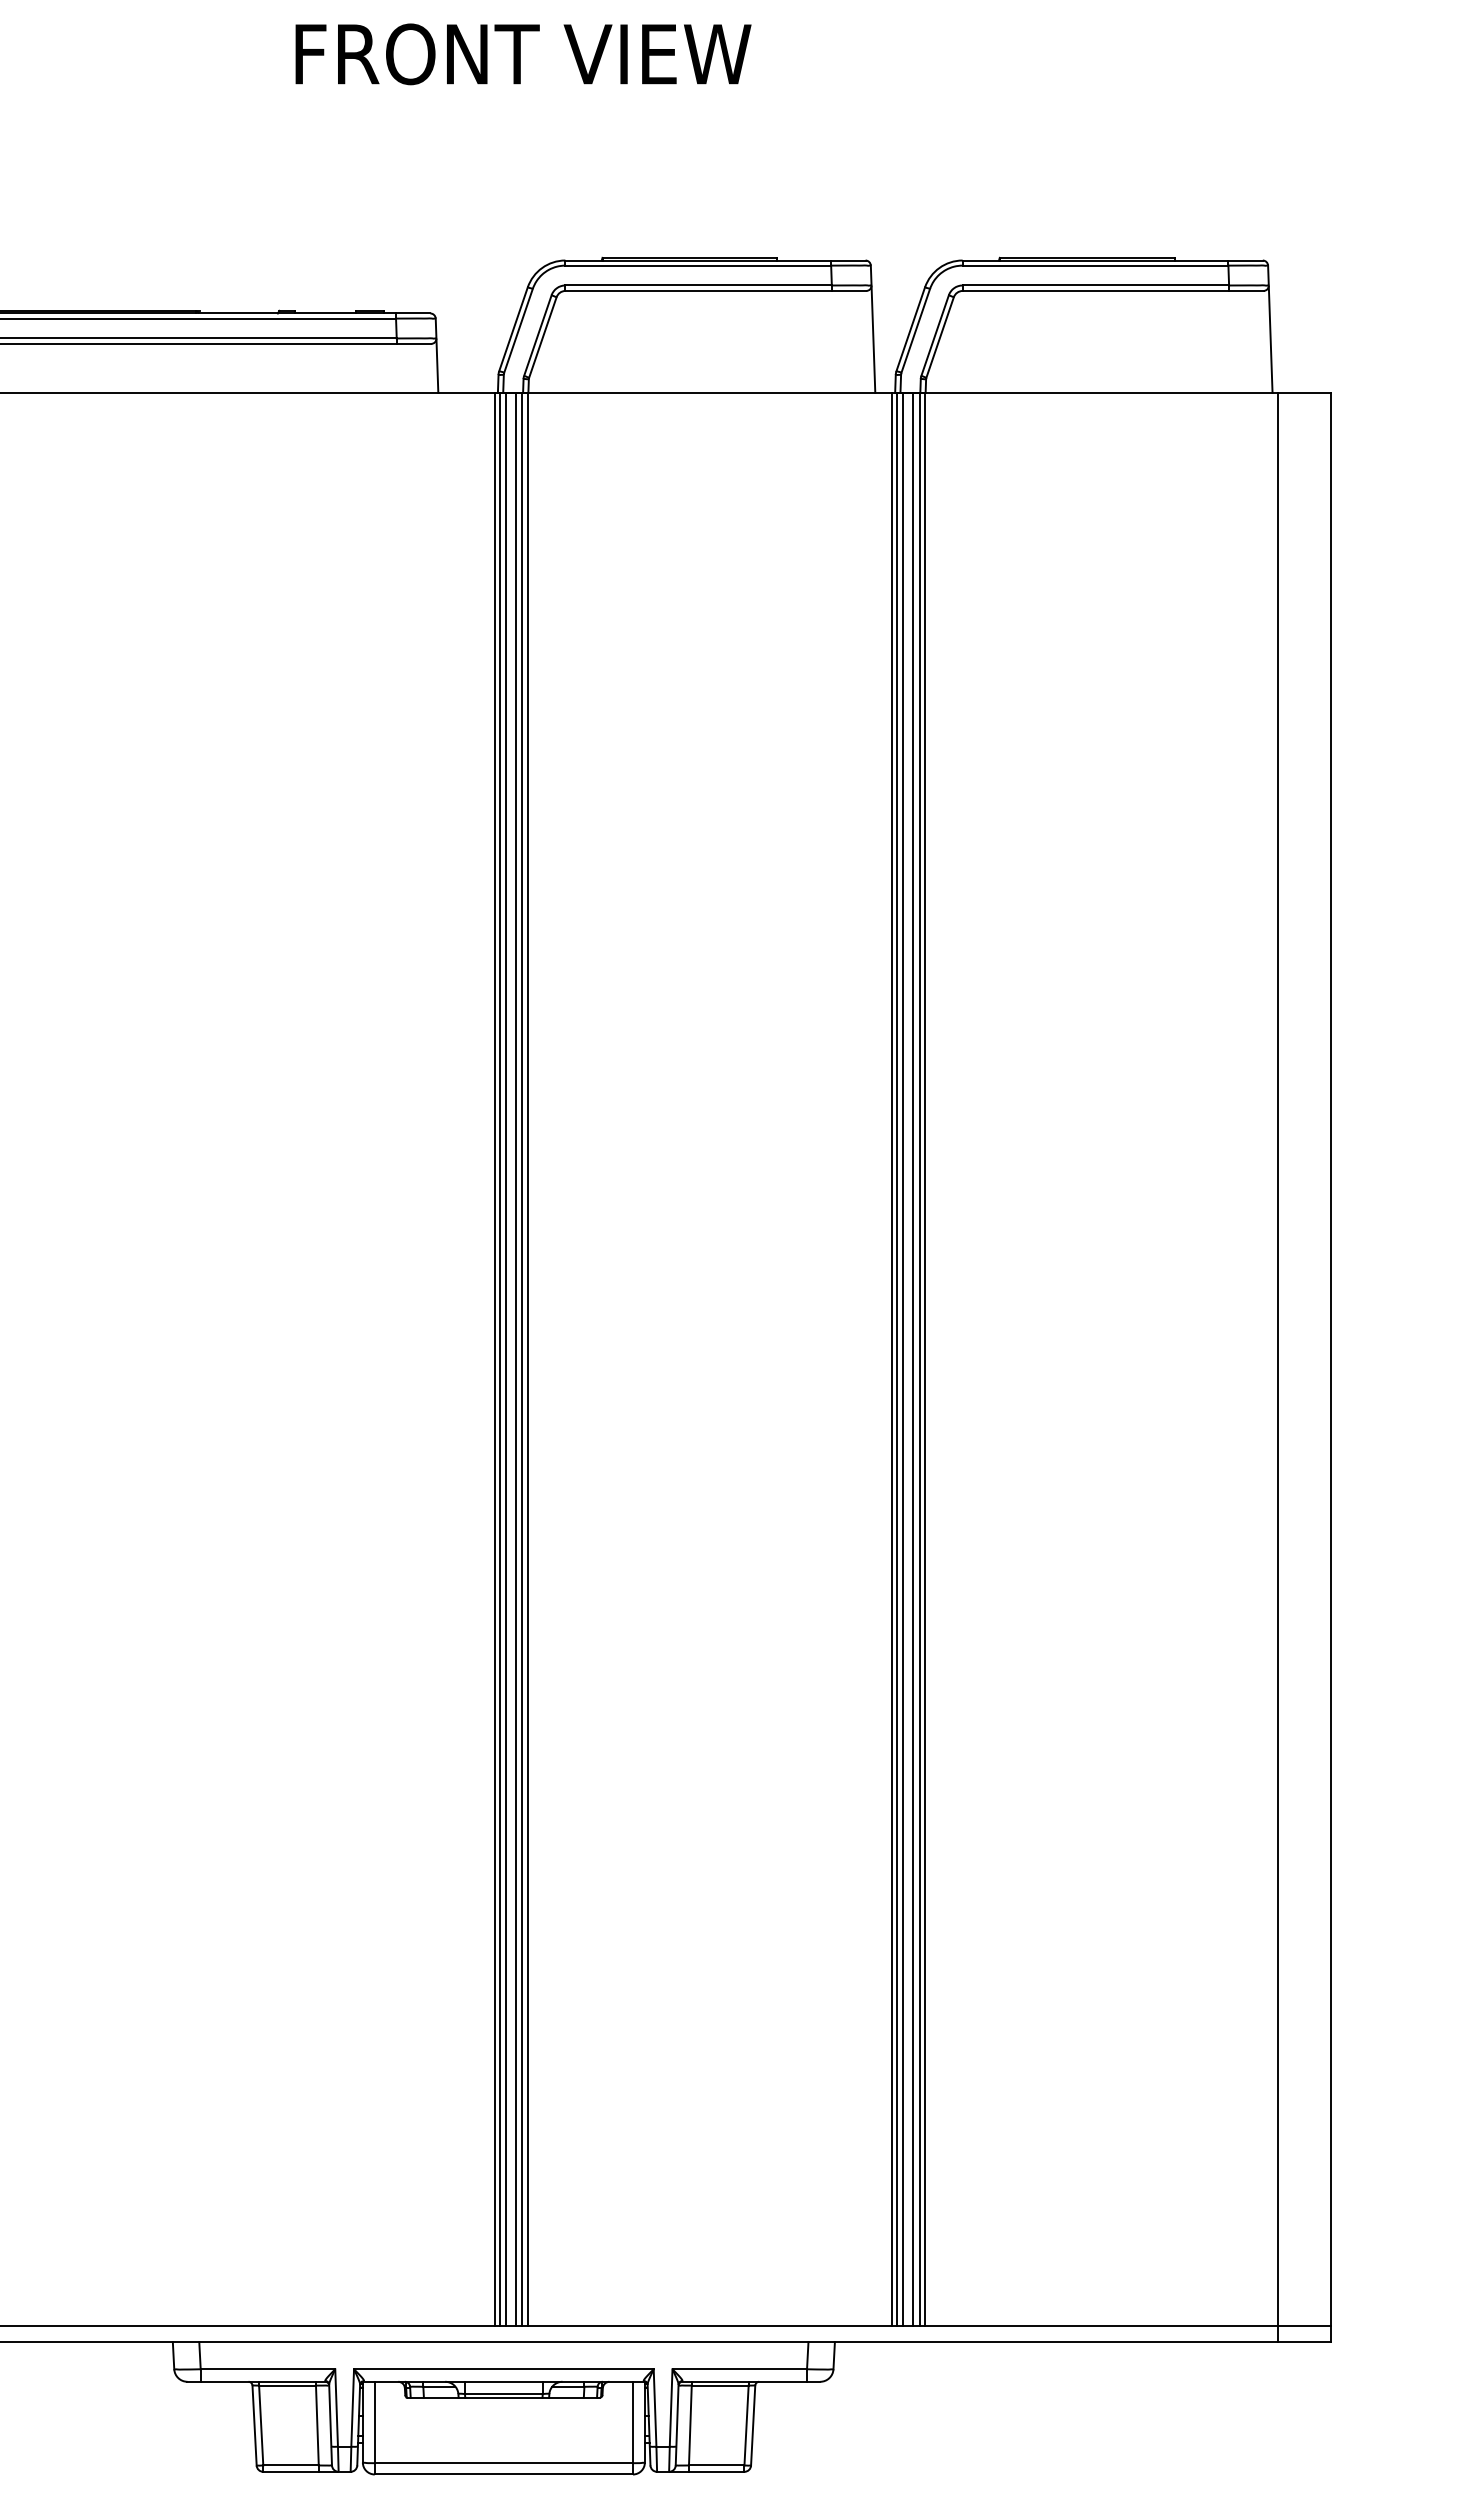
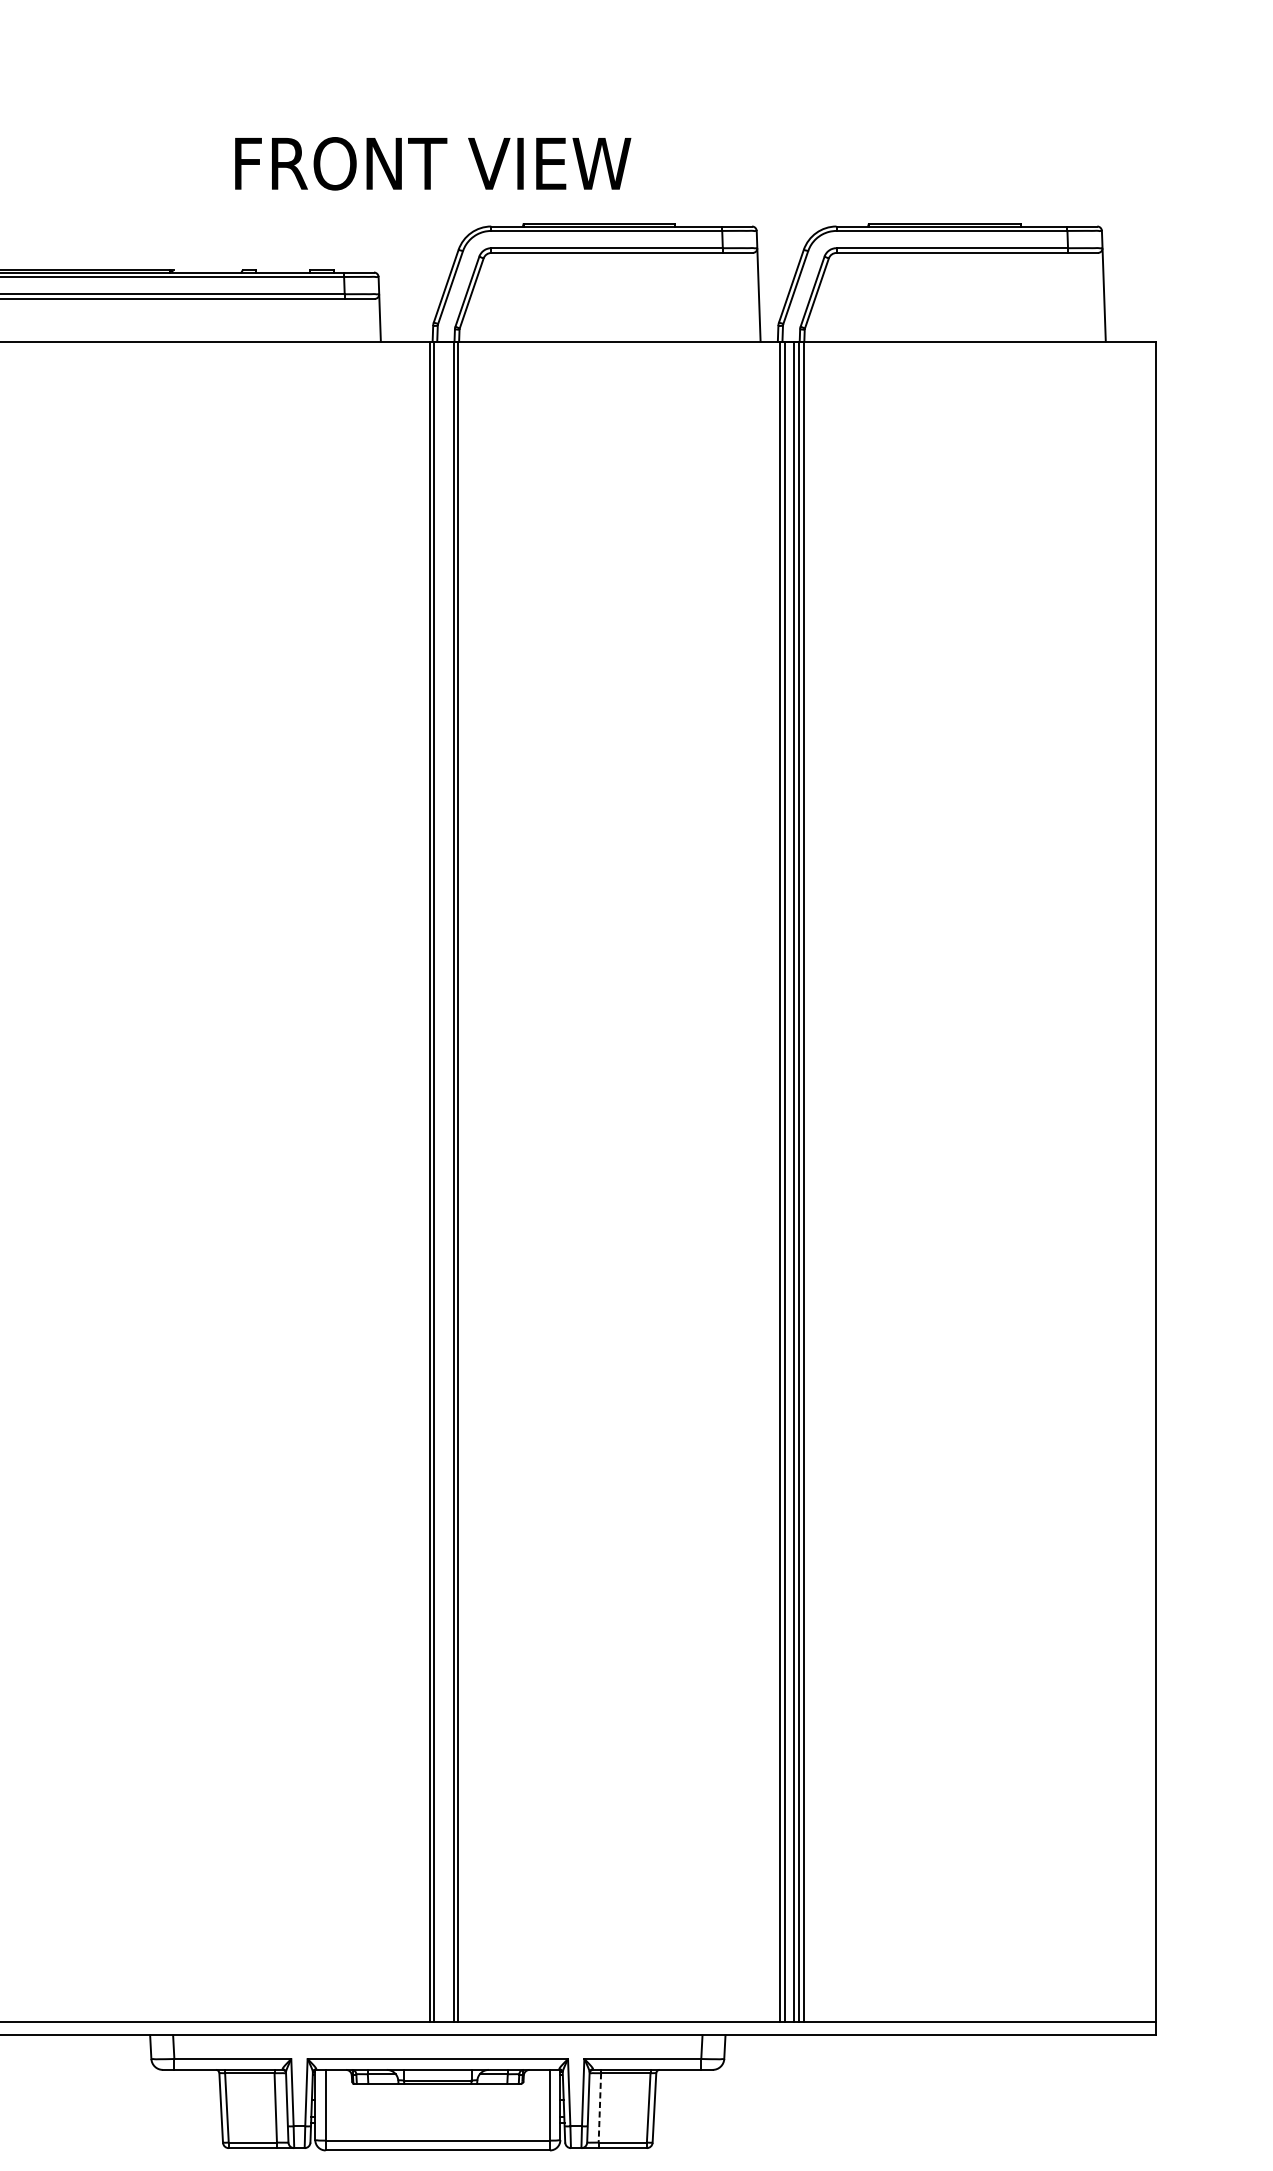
text: (523, 54) -> (433, 163), moved
line: (506, 1359) -> (440, 1181), removed
line: (516, 1359) -> (448, 1181), removed
line: (892, 1359) -> (775, 1181), removed
line: (1277, 1367) -> (1110, 1188), removed
line: (690, 2425) -> (600, 2107), solid -> dashed

